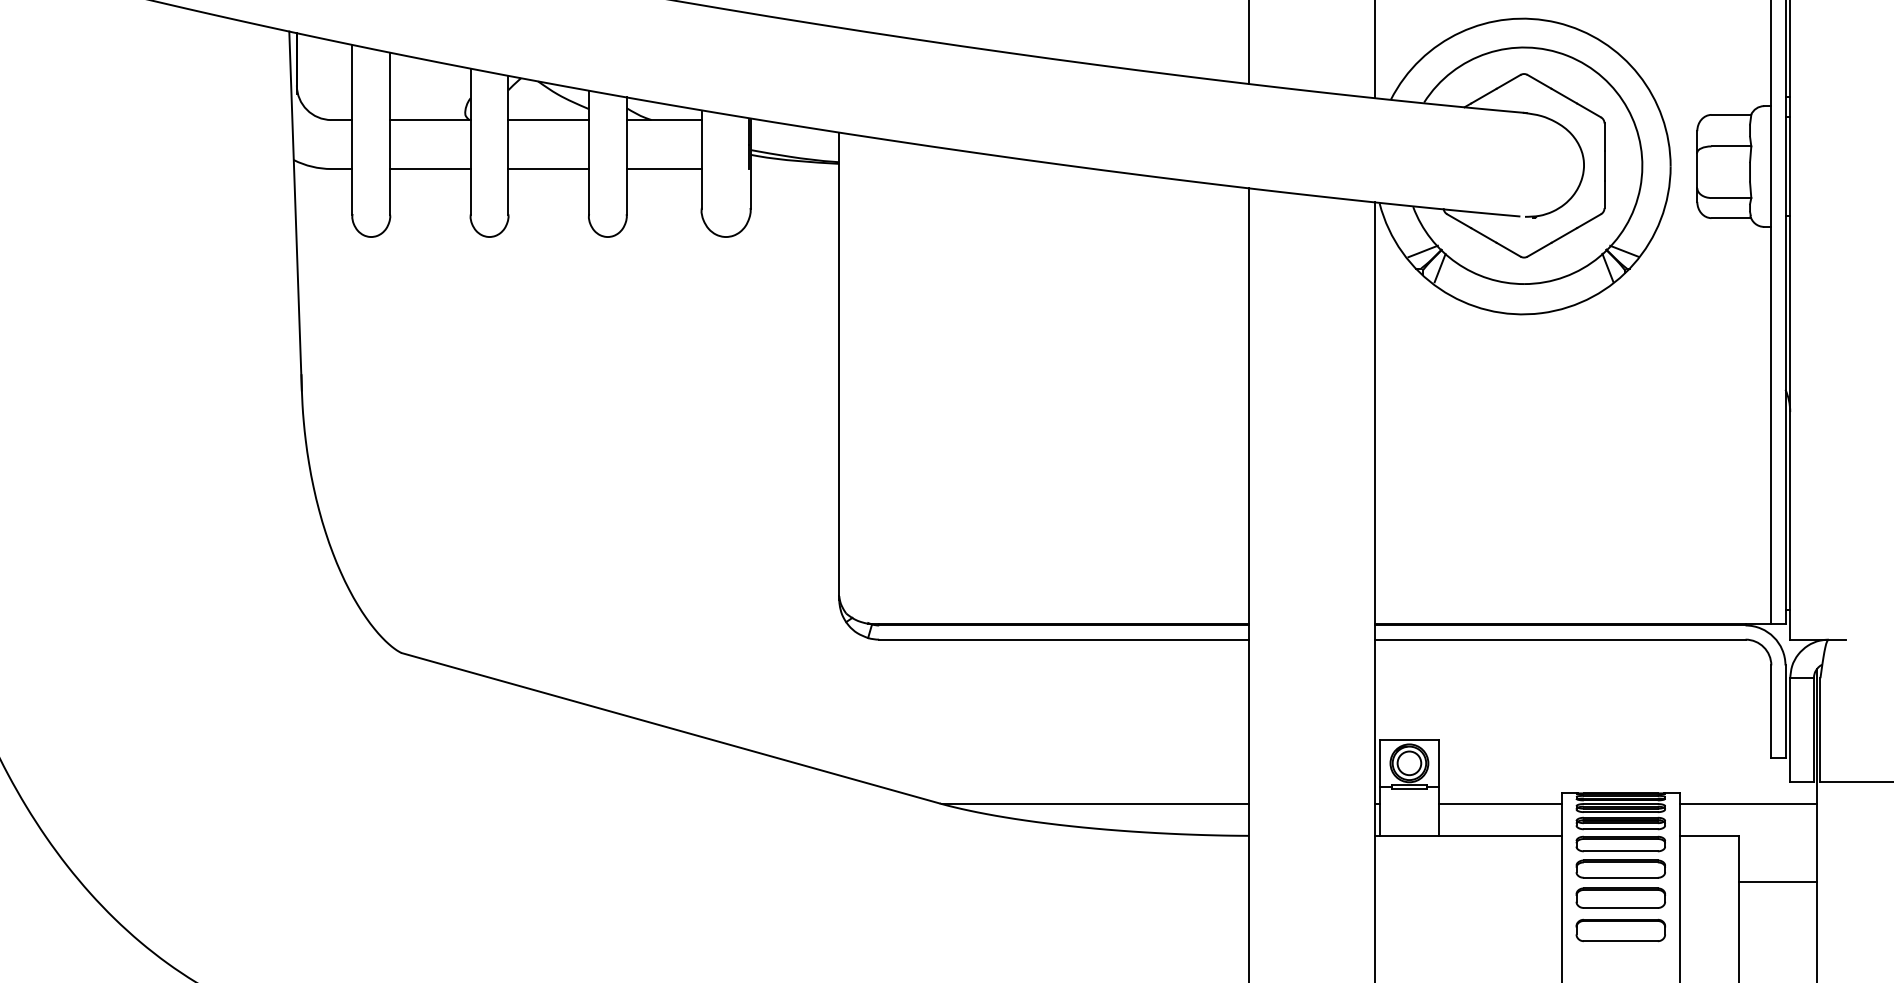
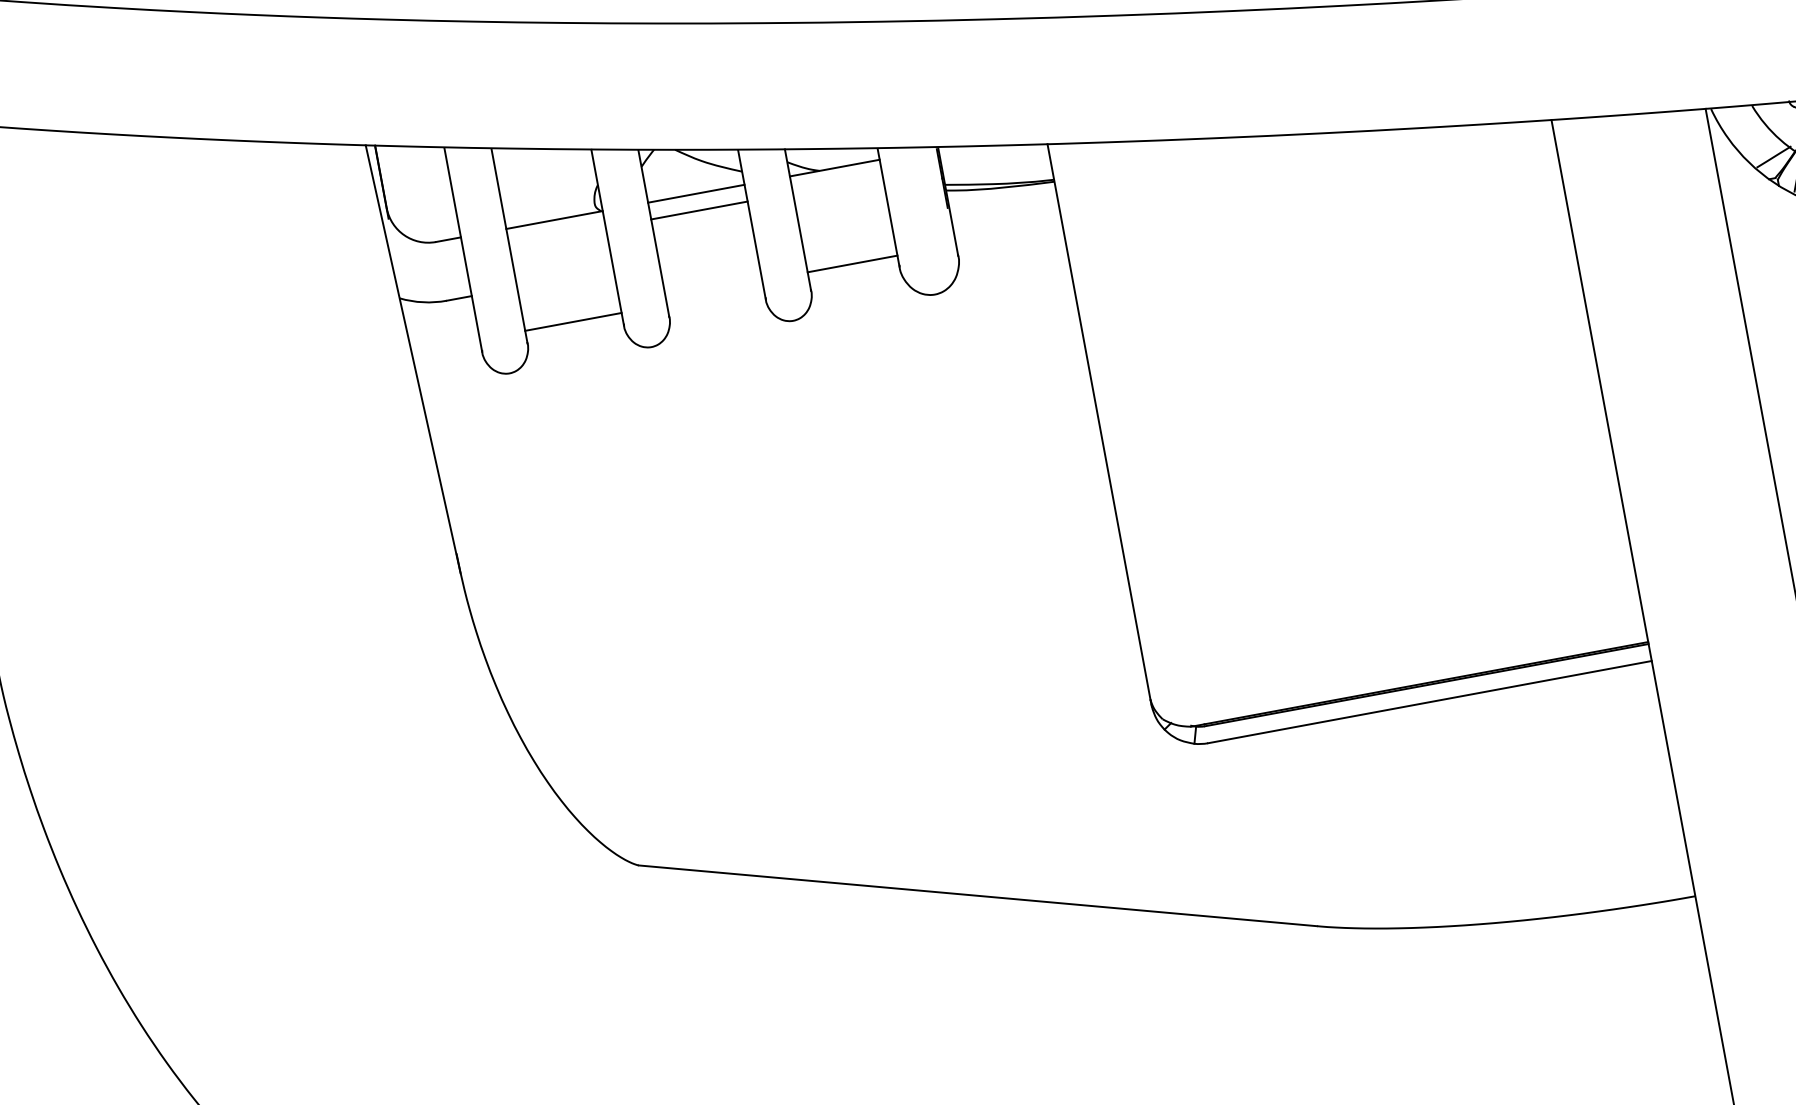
line: (430, 169) -> (573, 322), moved
line: (548, 169) -> (699, 211), moved
line: (663, 169) -> (851, 264), moved
line: (1095, 804) -> (1504, 892), removed

